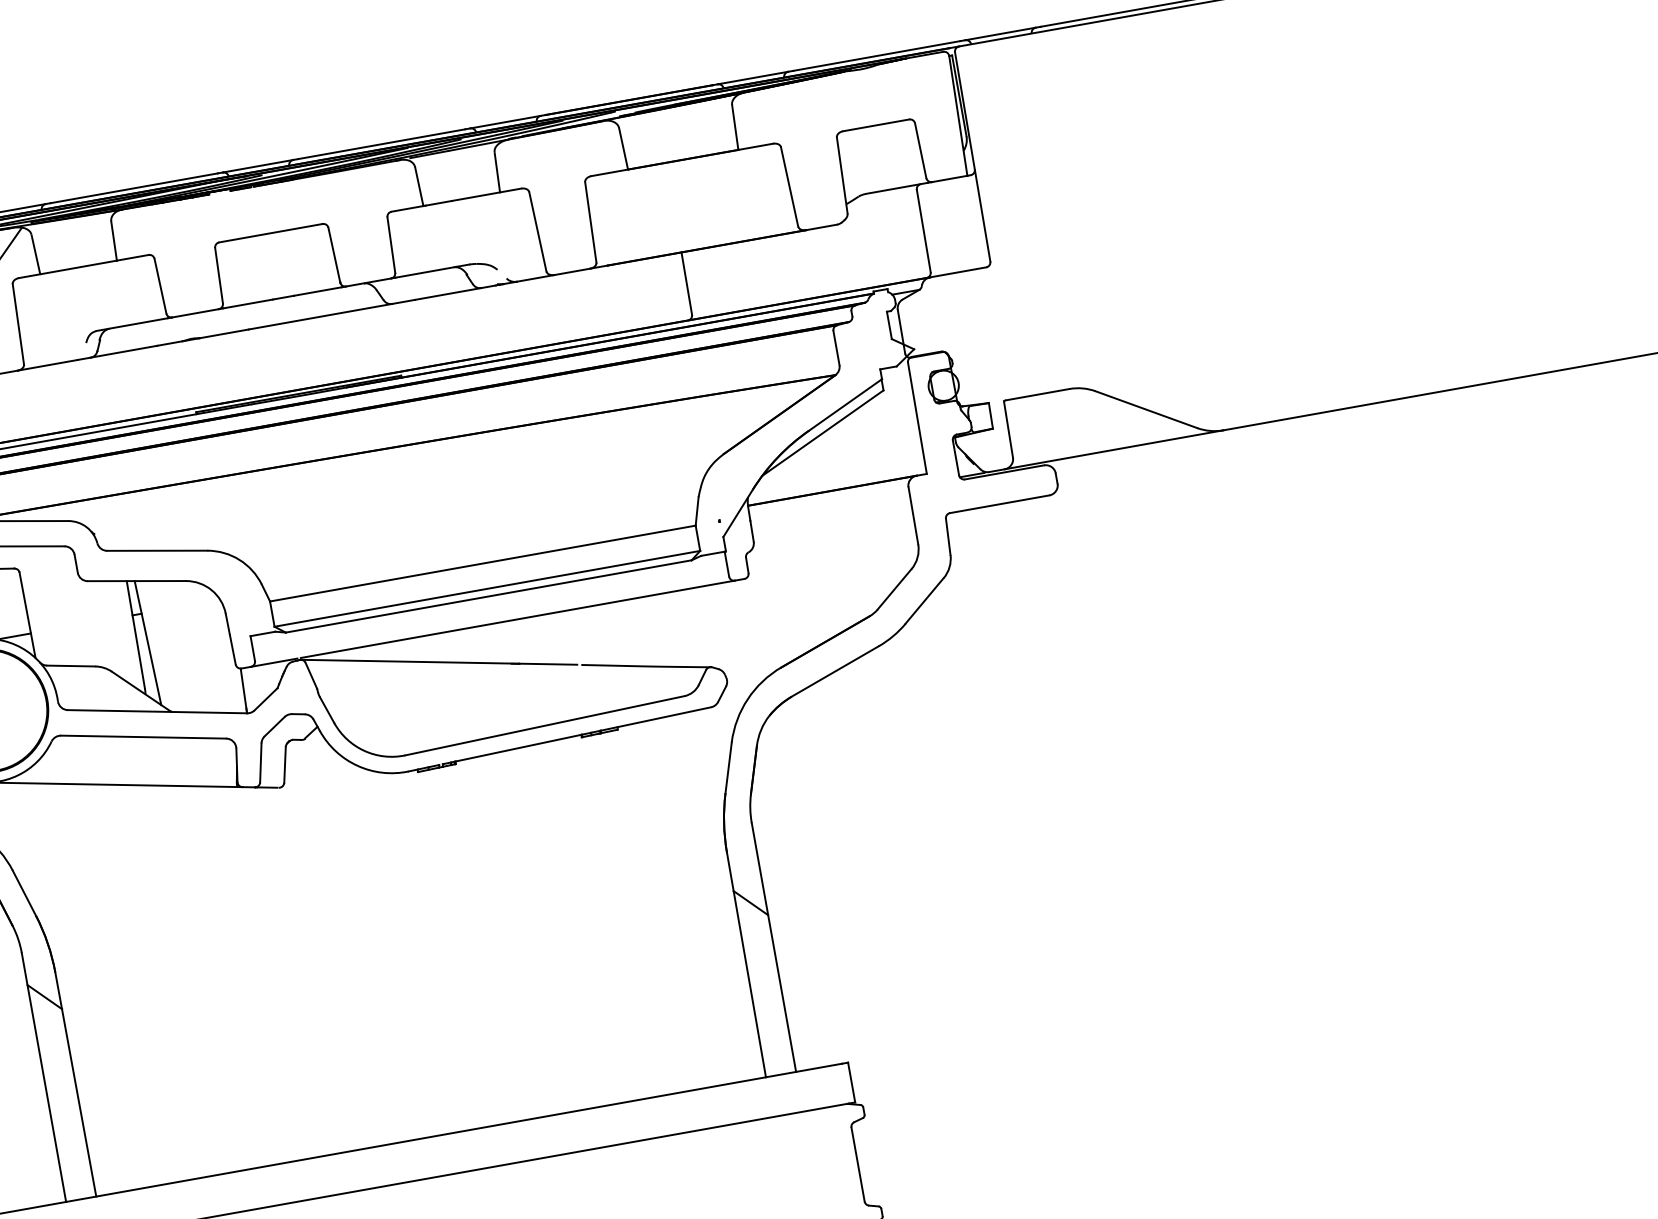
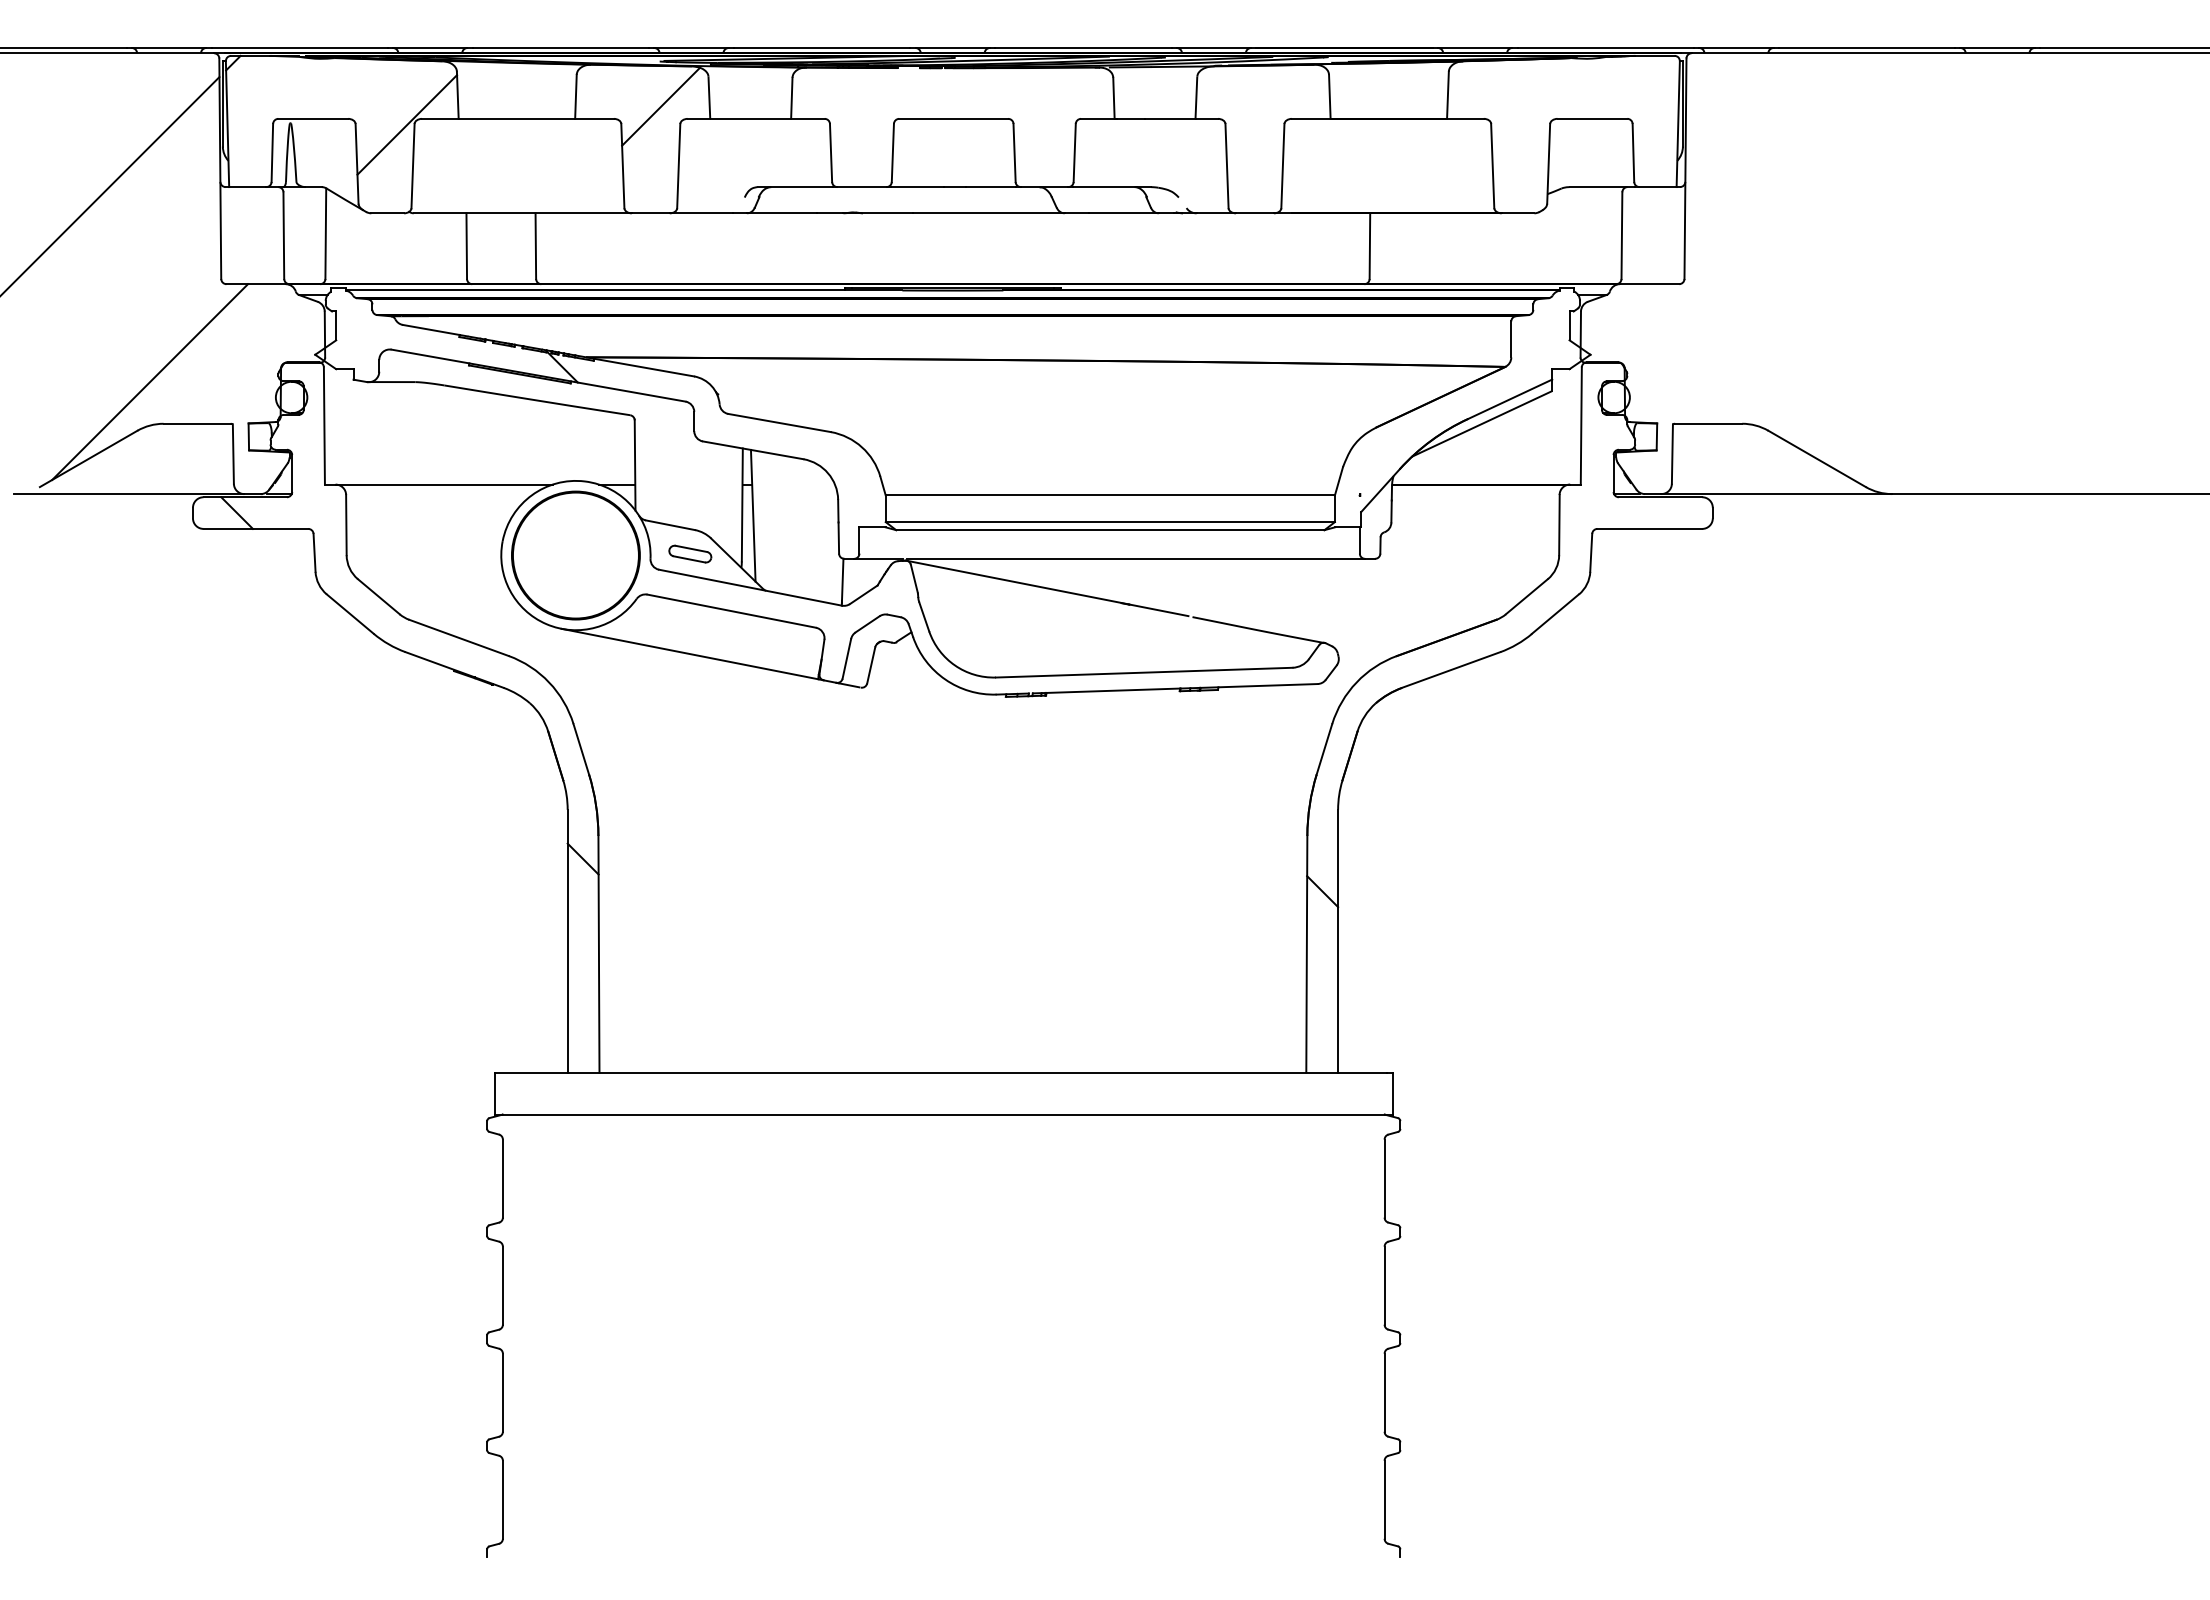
part: (94, 689) -> (690, 553), added

